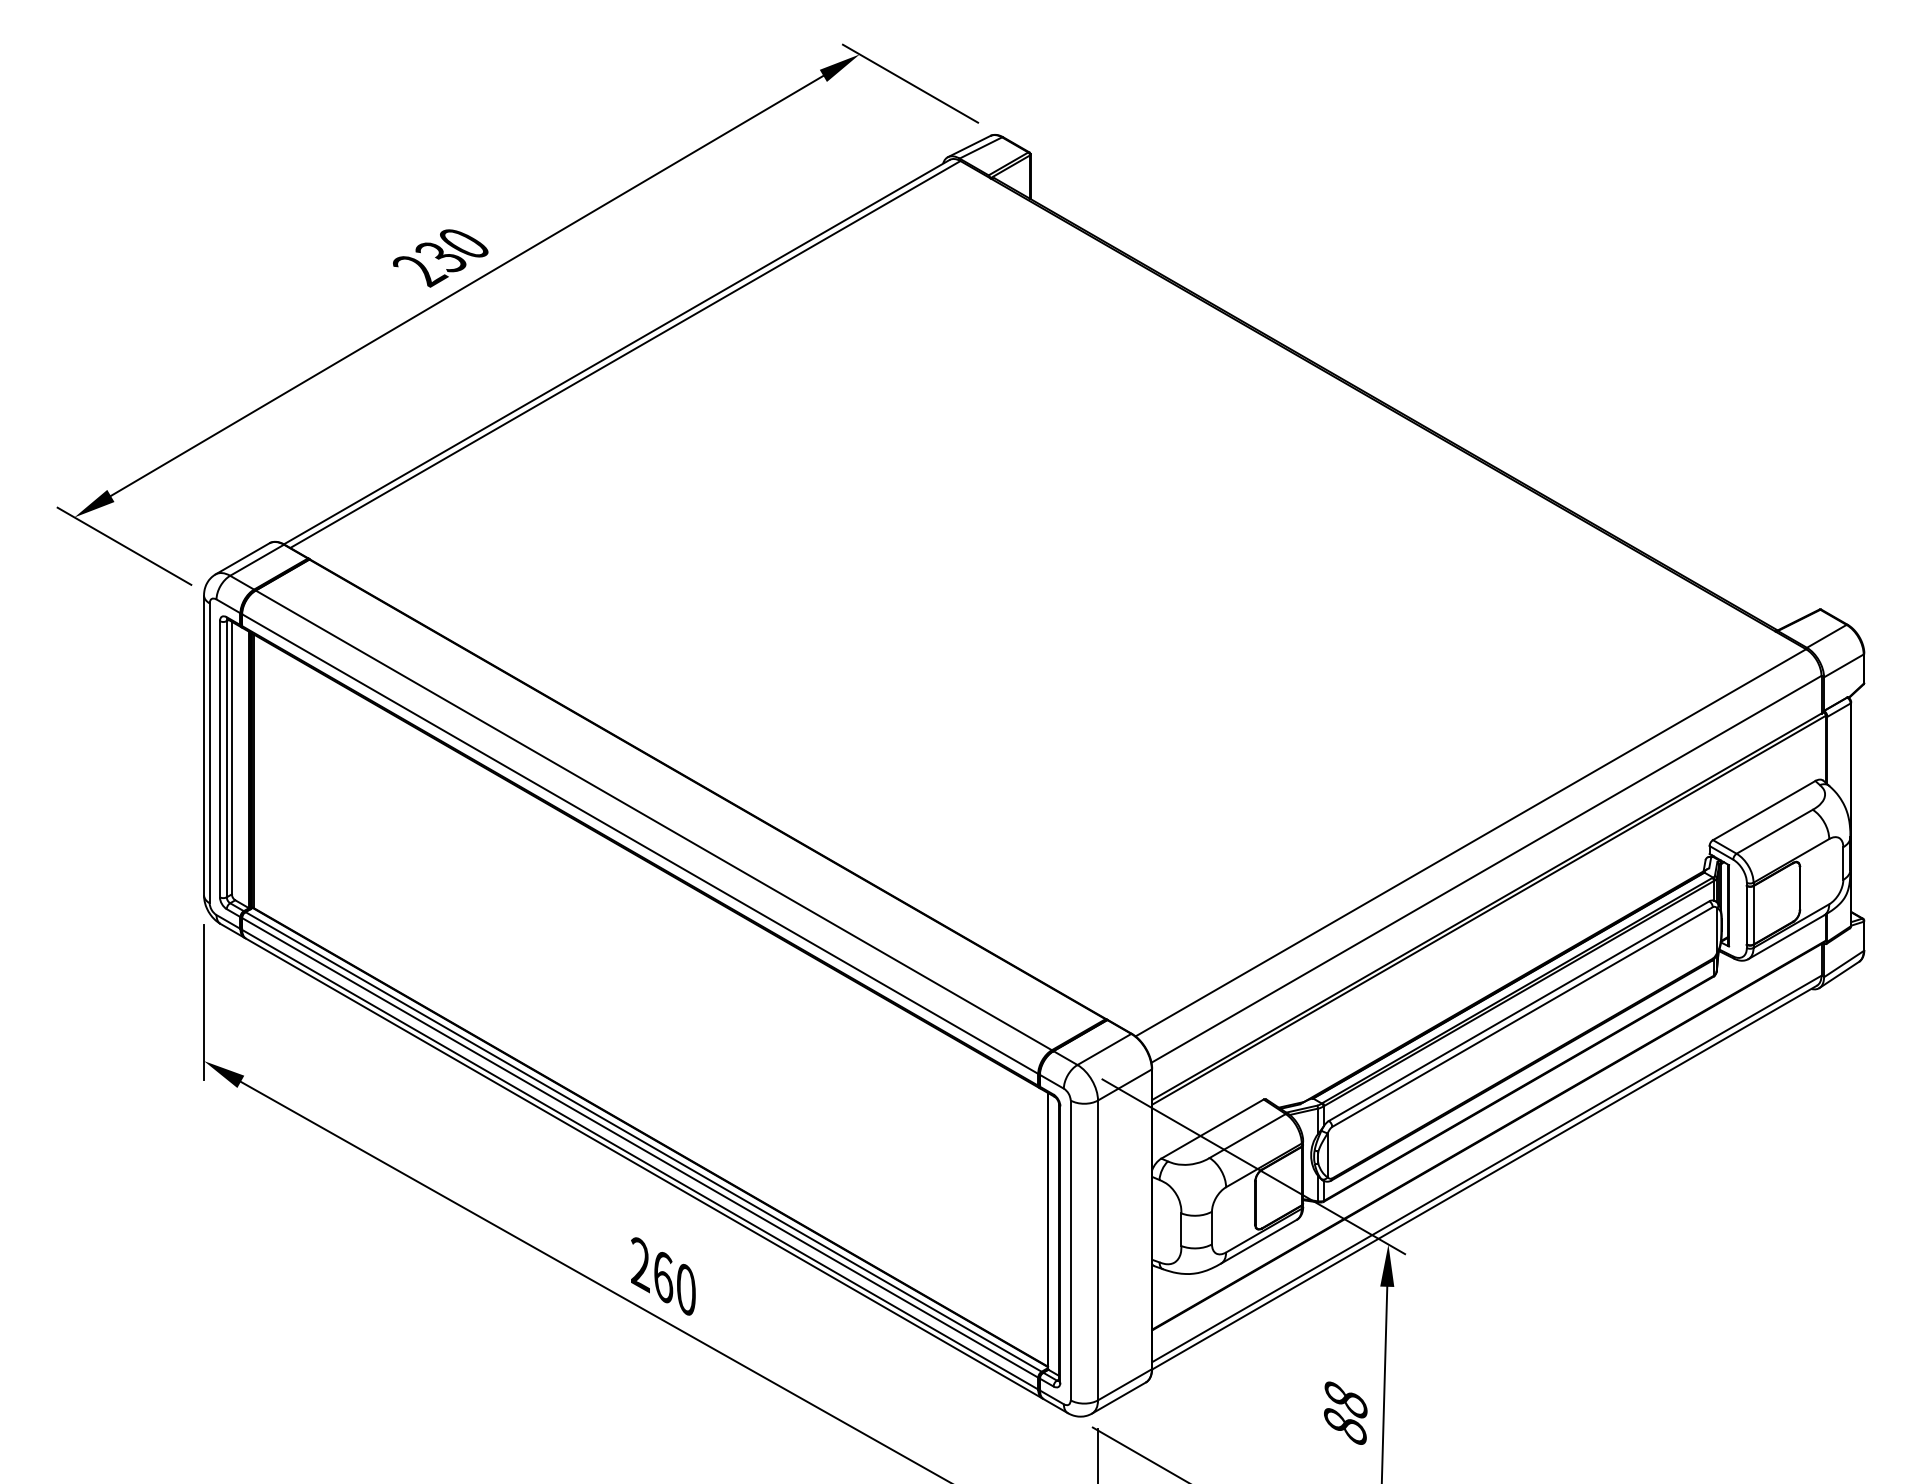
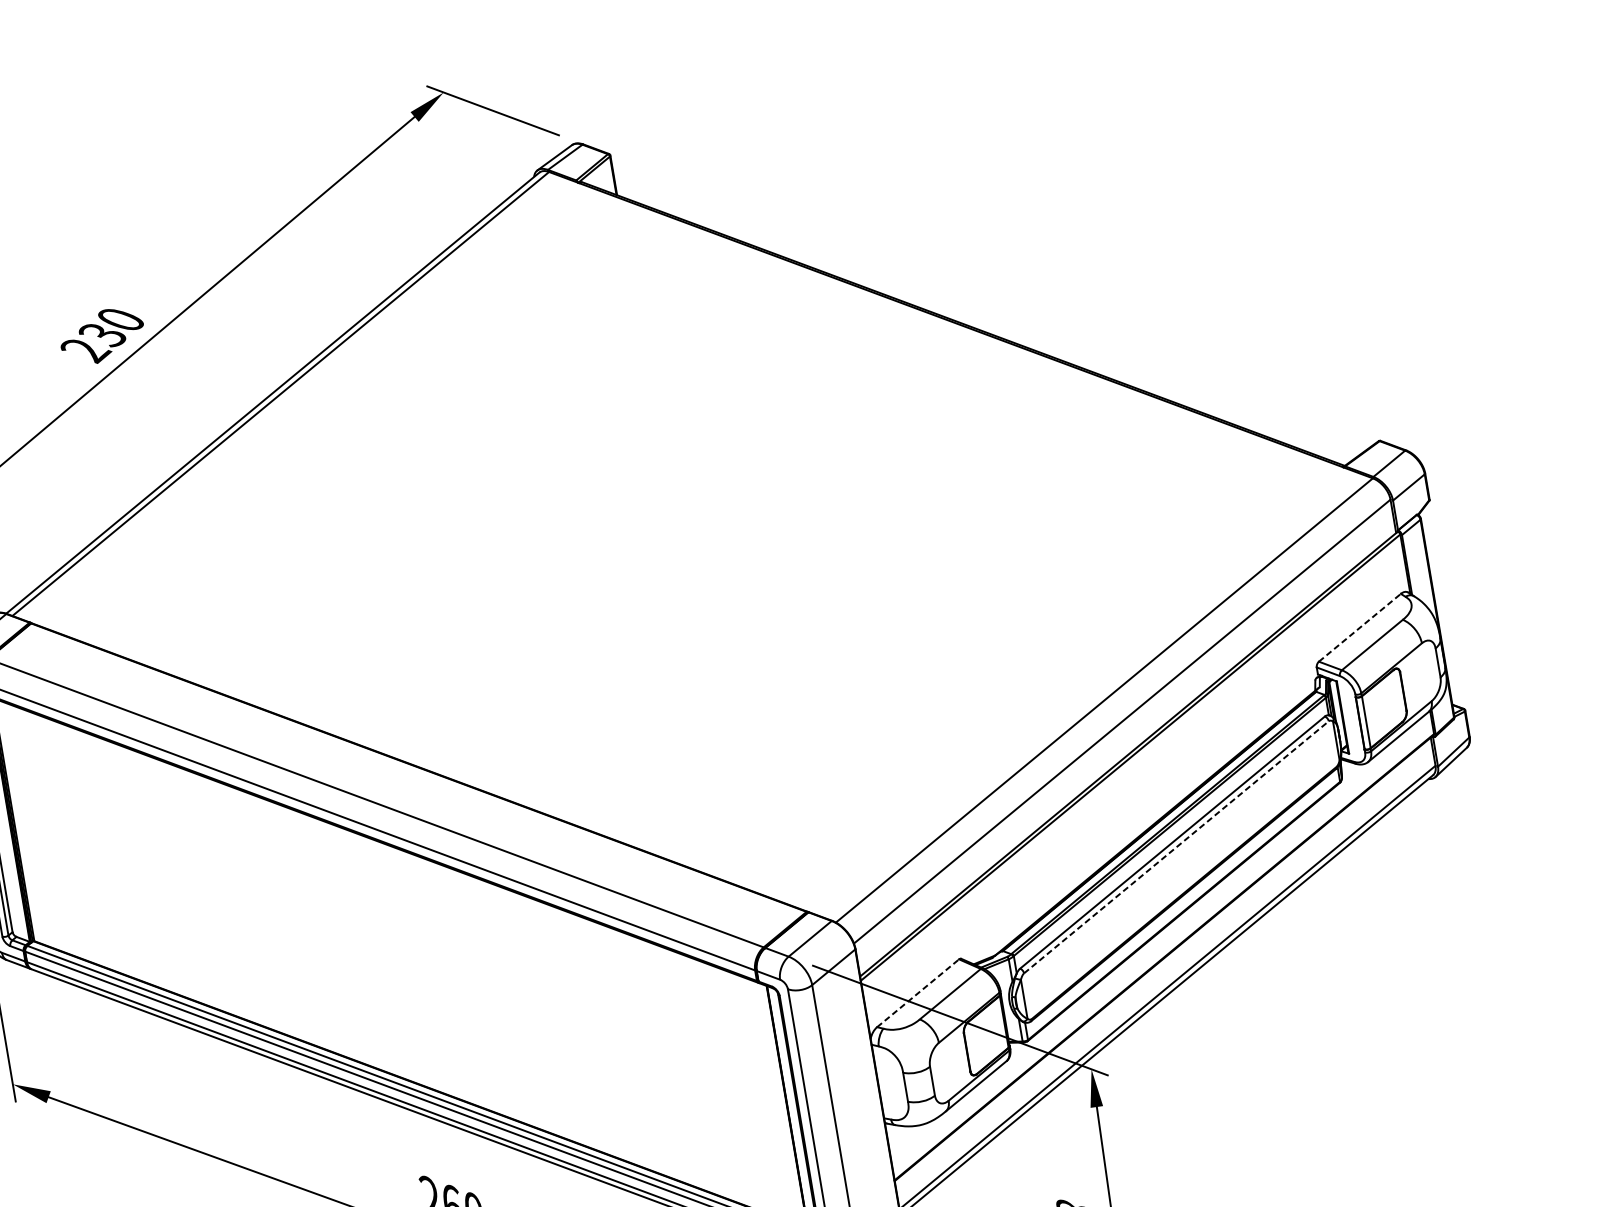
line: (1764, 810) -> (1360, 627), solid -> dashed
line: (1522, 1017) -> (1176, 847), solid -> dashed
line: (1212, 1128) -> (917, 992), solid -> dashed

